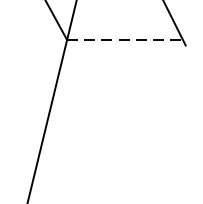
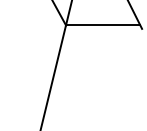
line: (125, 40) -> (103, 25), dashed -> solid

